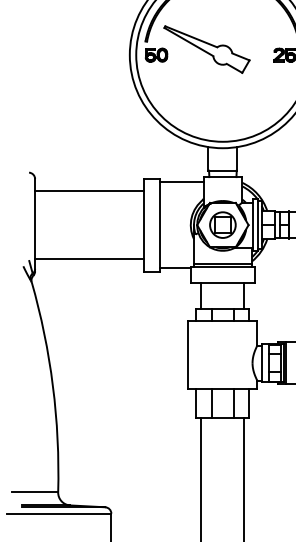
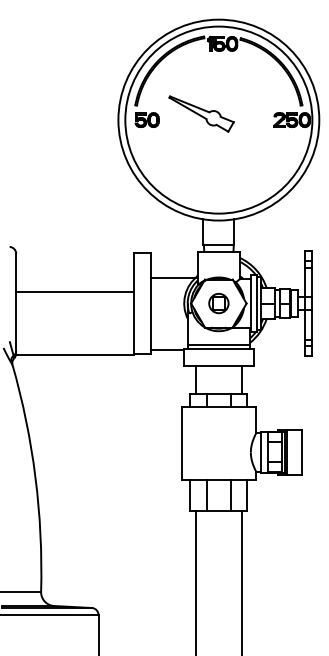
part: (206, 49) -> (201, 113), size x0.7
line: (181, 181) -> (174, 277), moved
line: (90, 191) -> (75, 292), moved
part: (222, 225) -> (218, 303), size x0.7
line: (90, 258) -> (75, 354), moved

